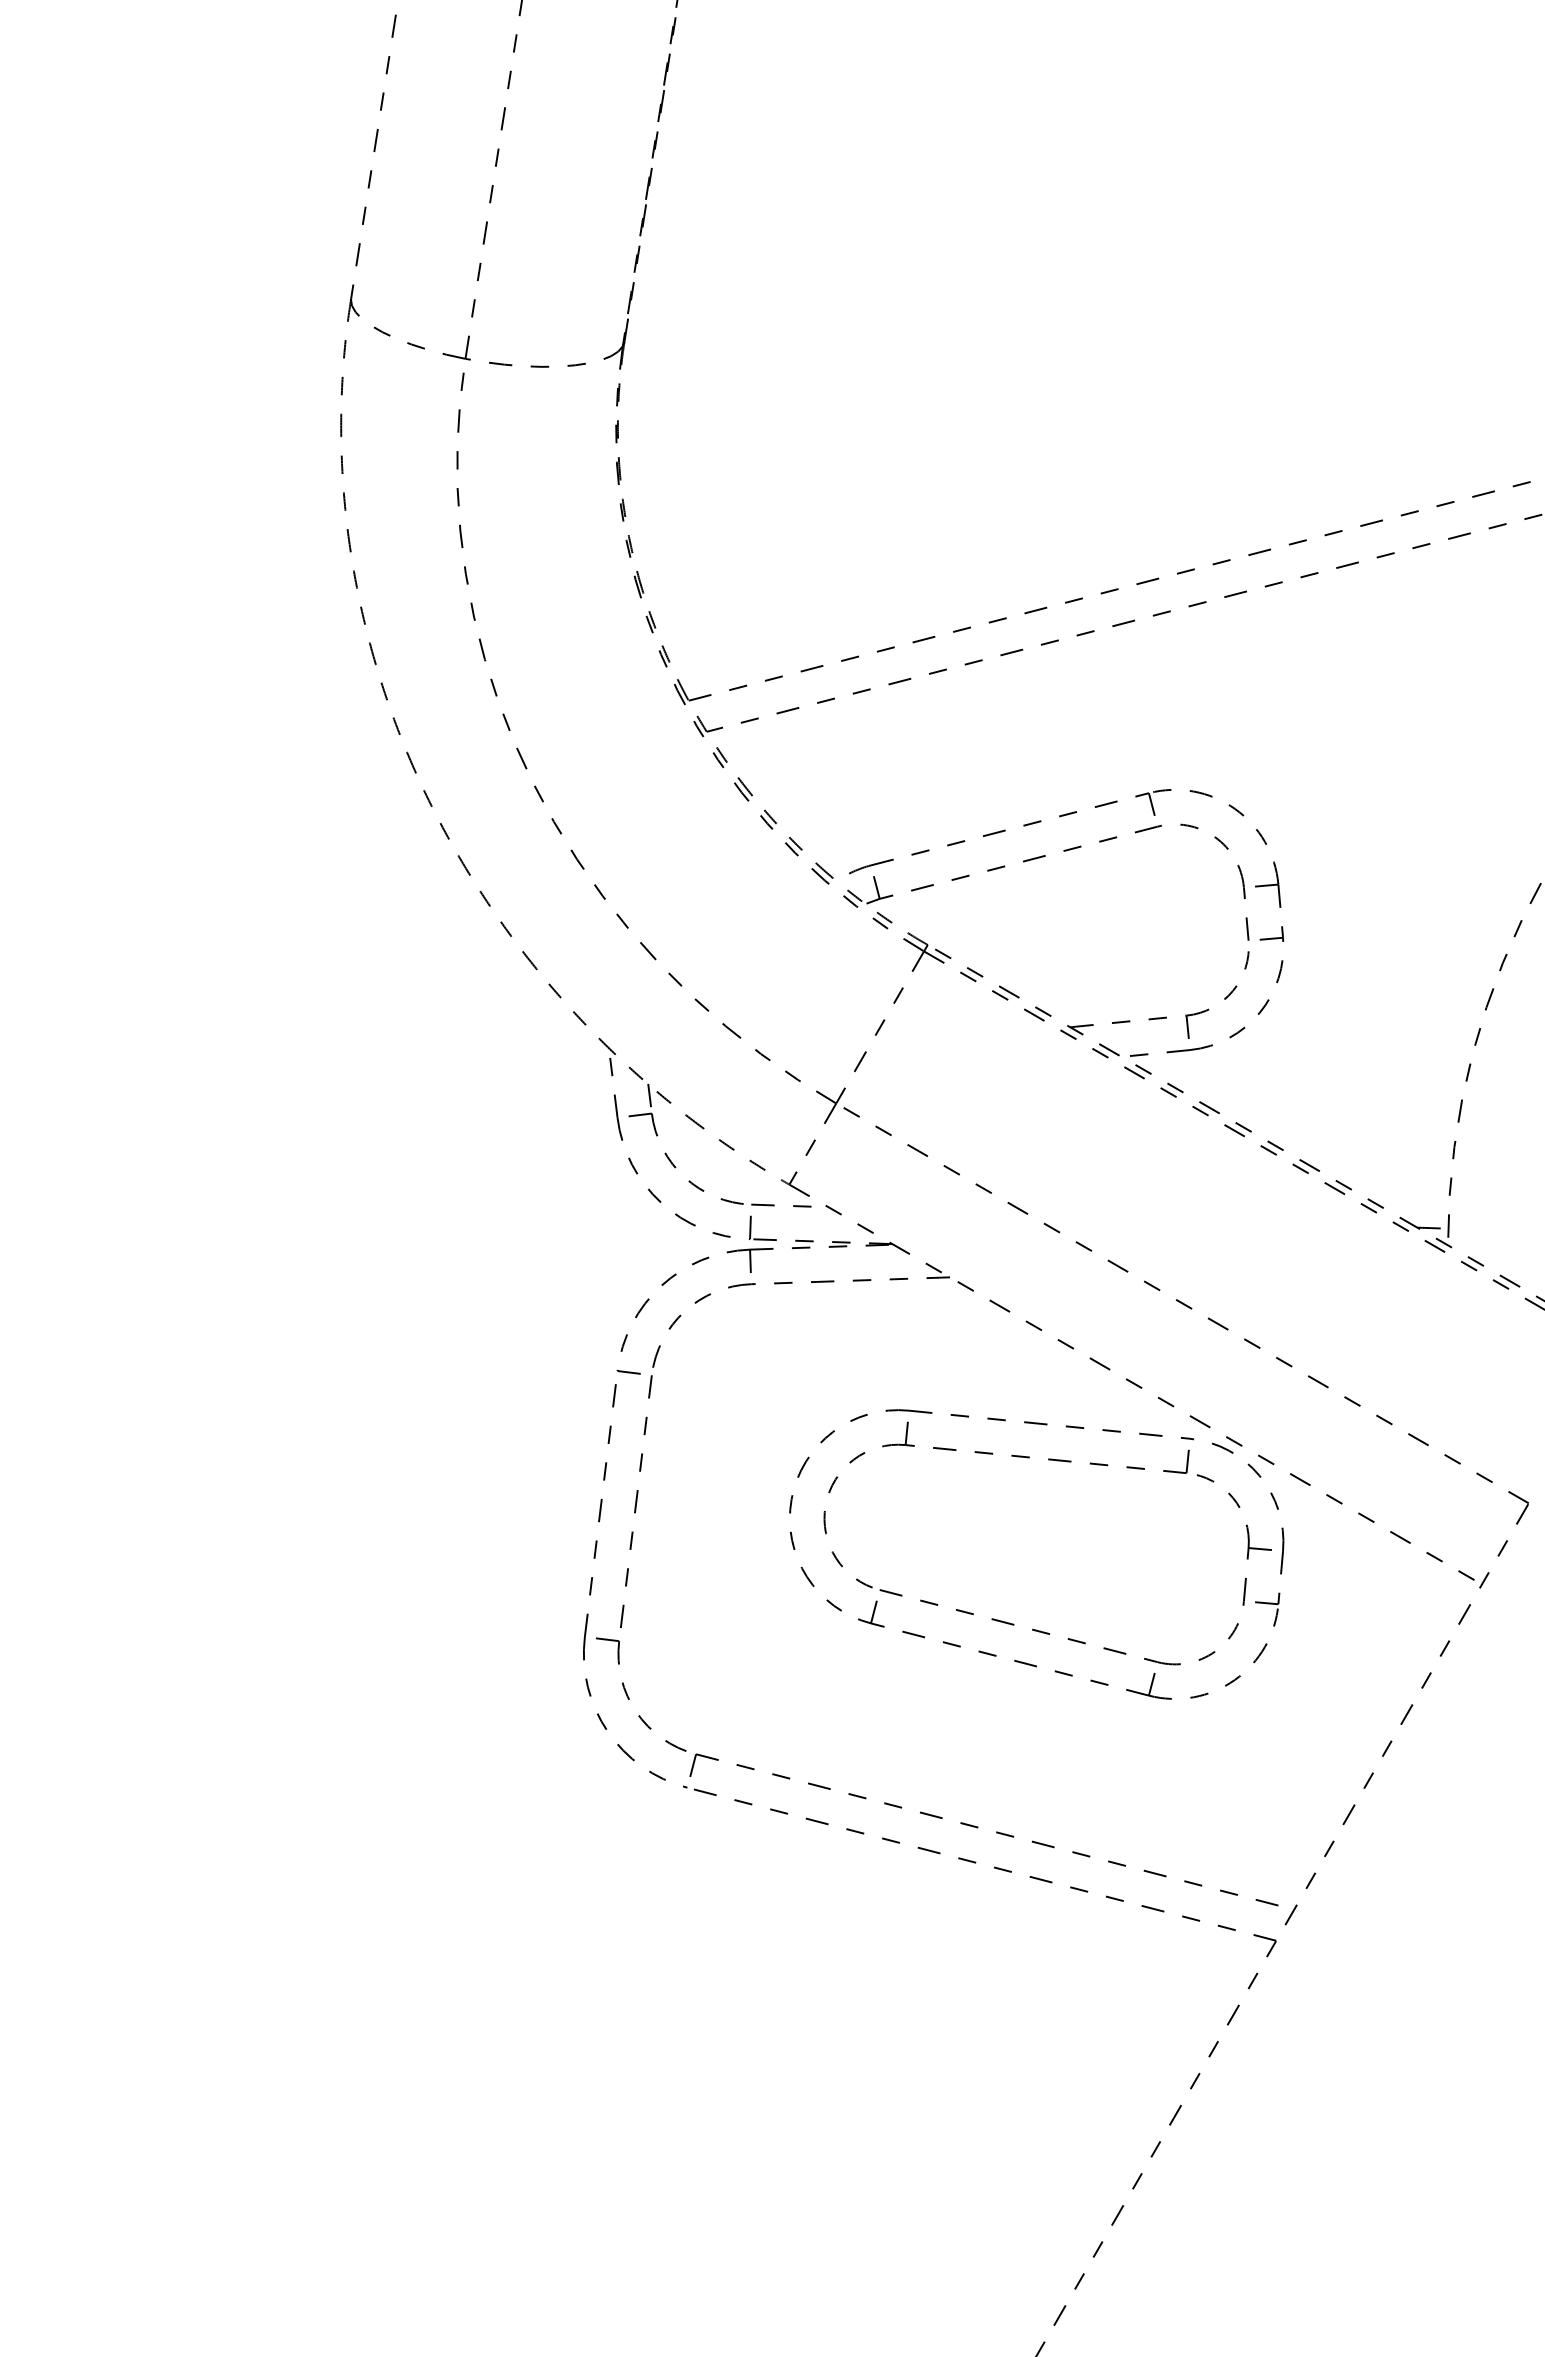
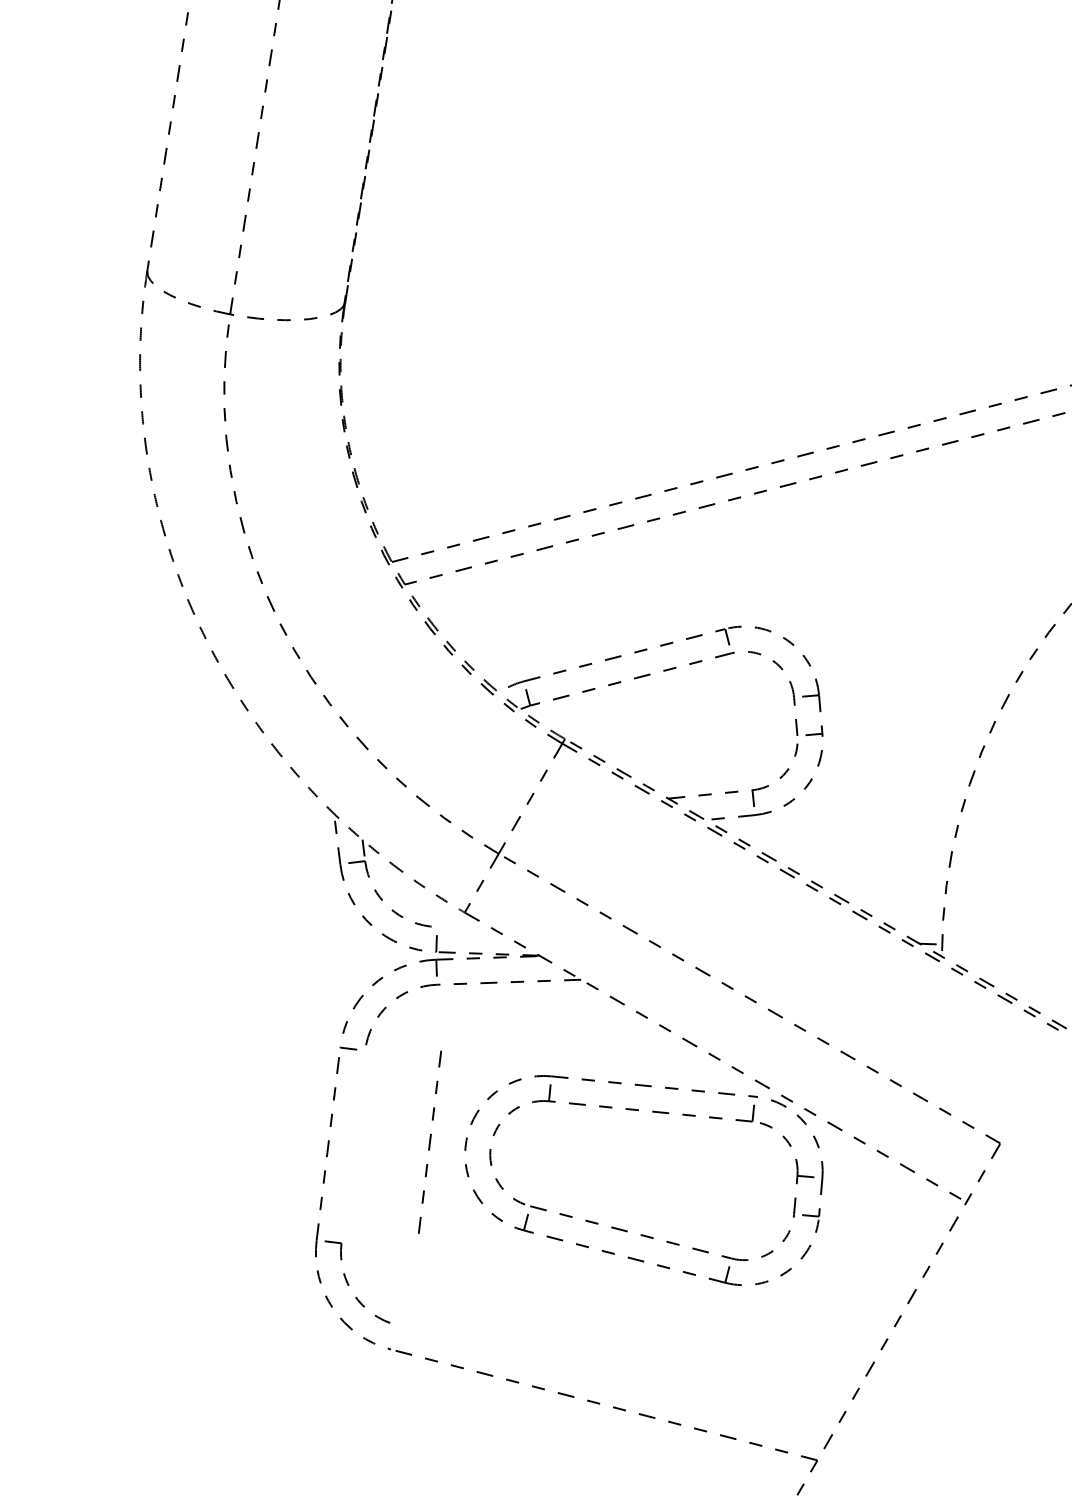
line: (774, 1205) -> (454, 927), removed
line: (636, 1501) -> (430, 1142), moved
part: (983, 1829) -> (605, 1379), removed

